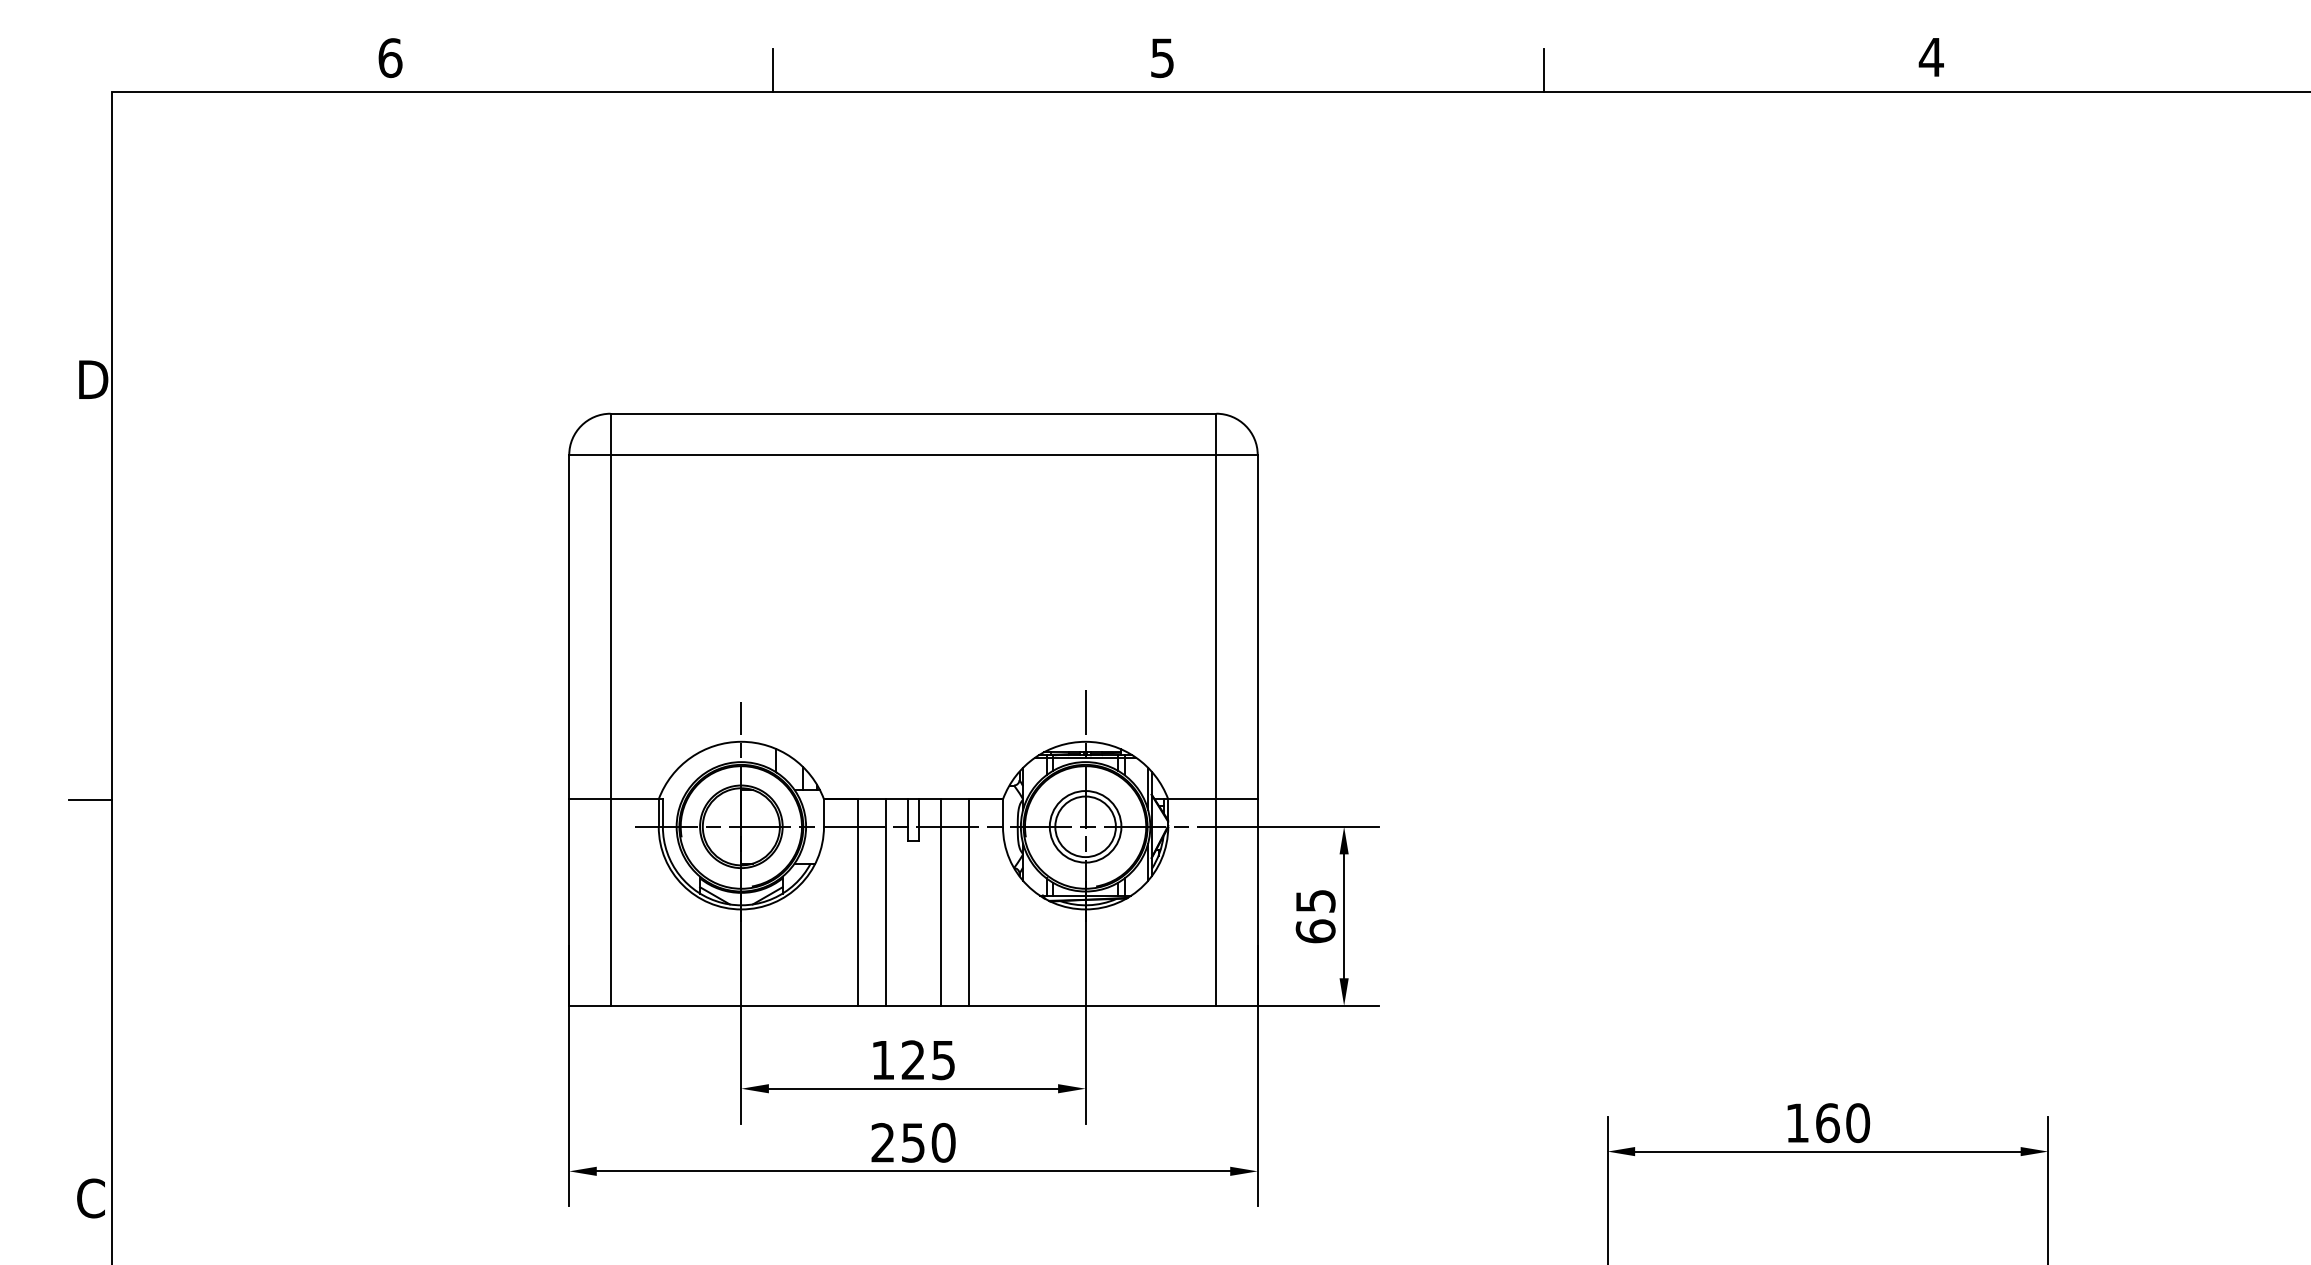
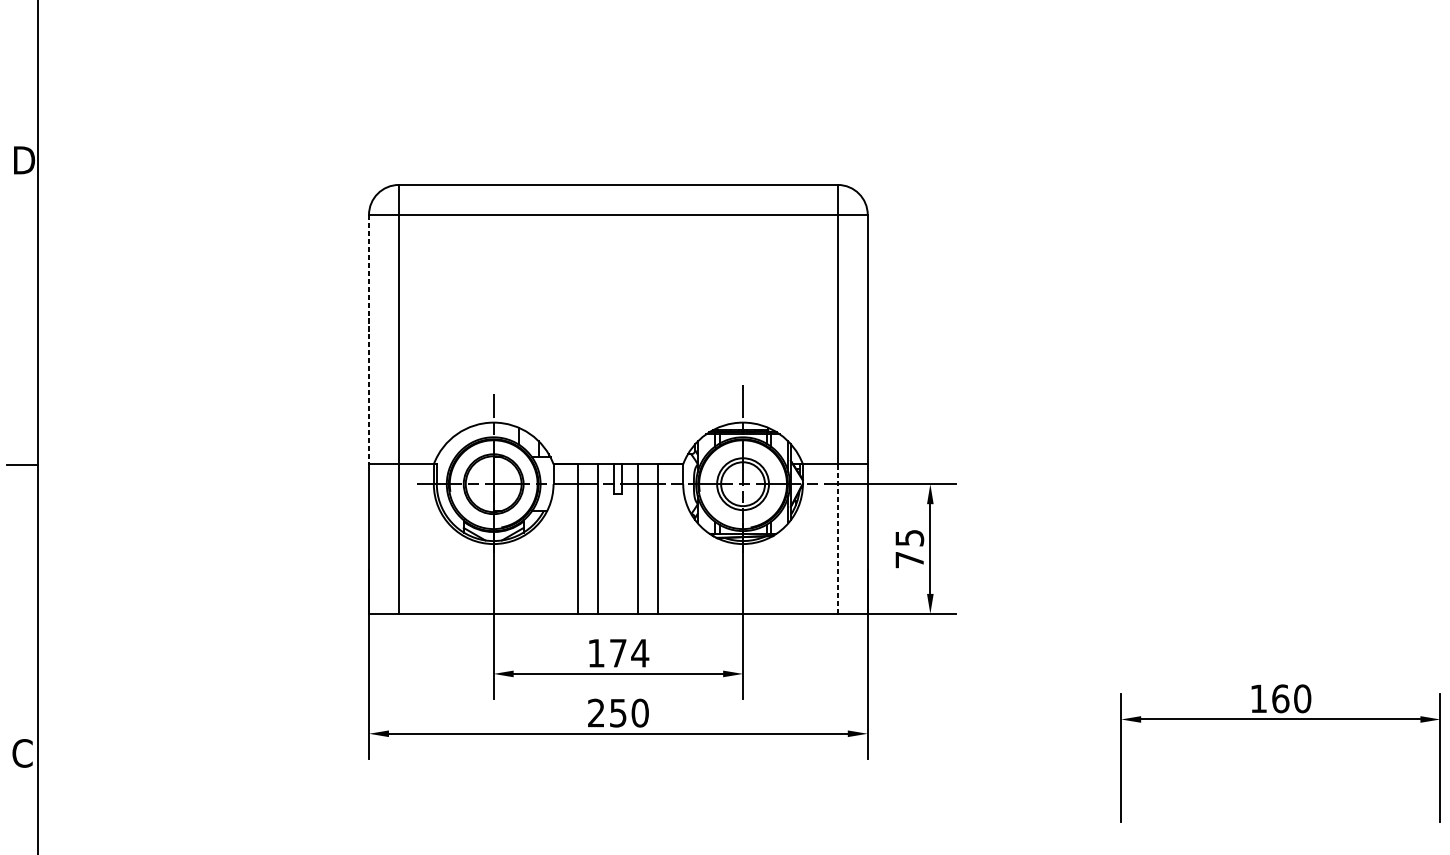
line: (569, 627) -> (369, 339), solid -> dashed
line: (1216, 902) -> (837, 539), solid -> dashed
text: (1315, 931) -> (909, 560), 65 -> 75
text: (928, 1060) -> (629, 653), 125 -> 174

